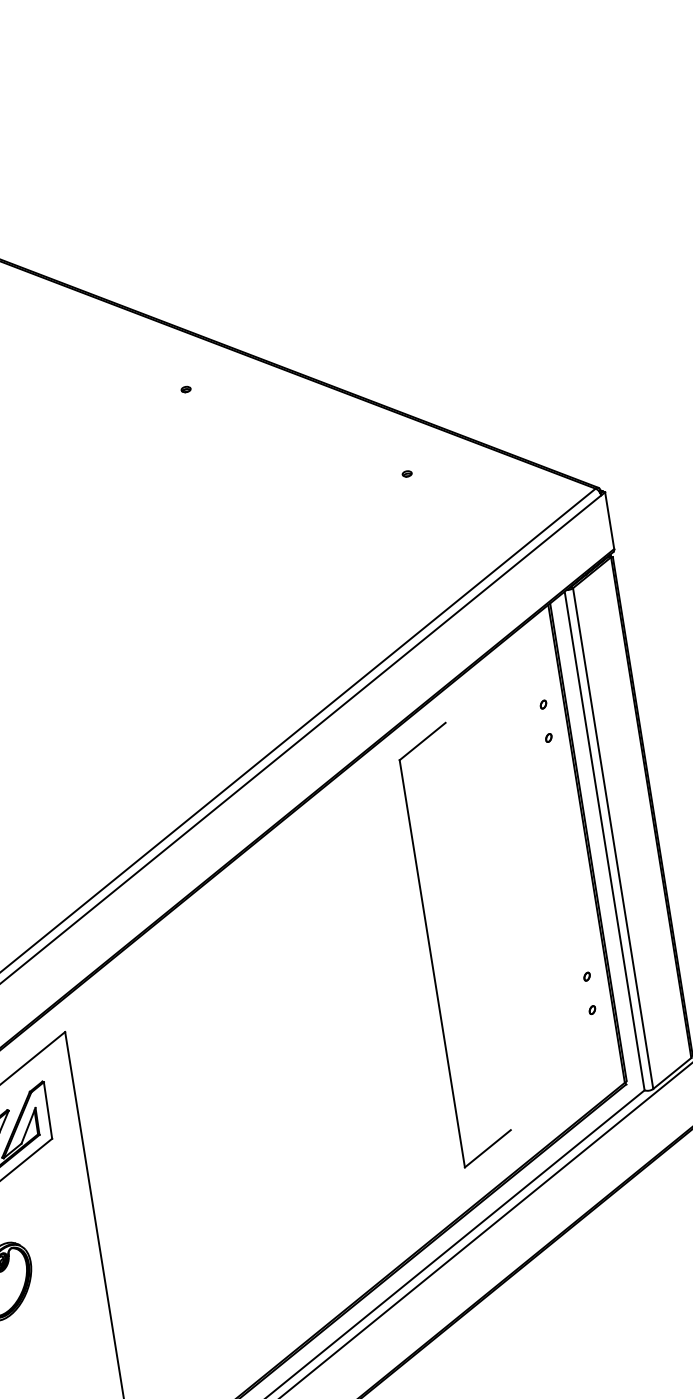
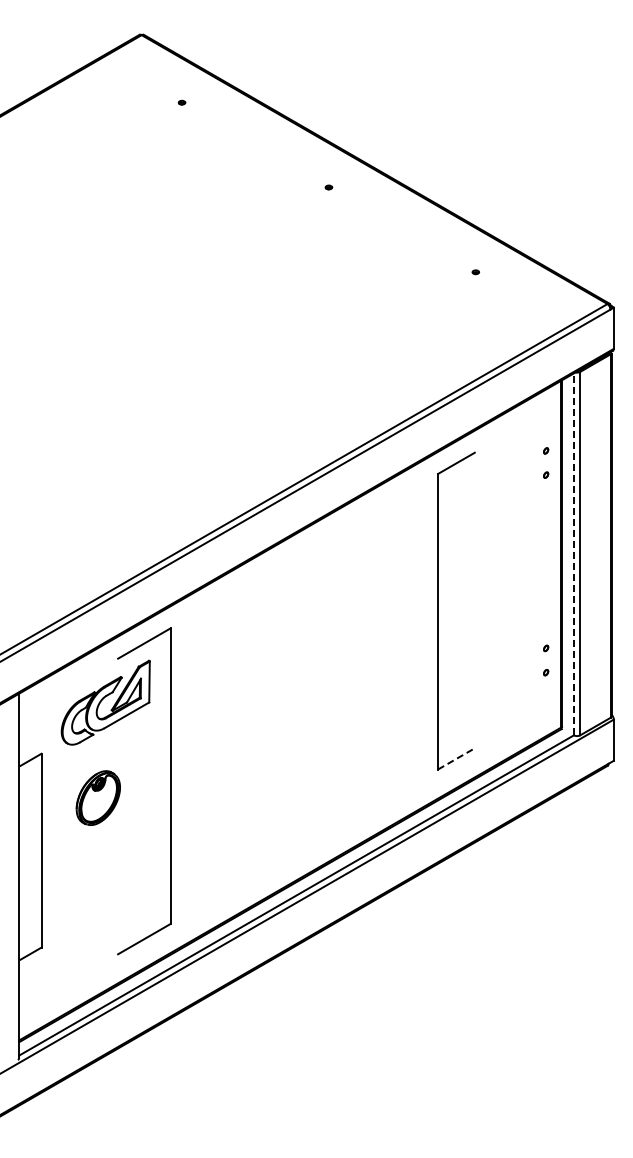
line: (604, 841) -> (573, 554), solid -> dashed
line: (487, 1148) -> (456, 758), solid -> dashed

